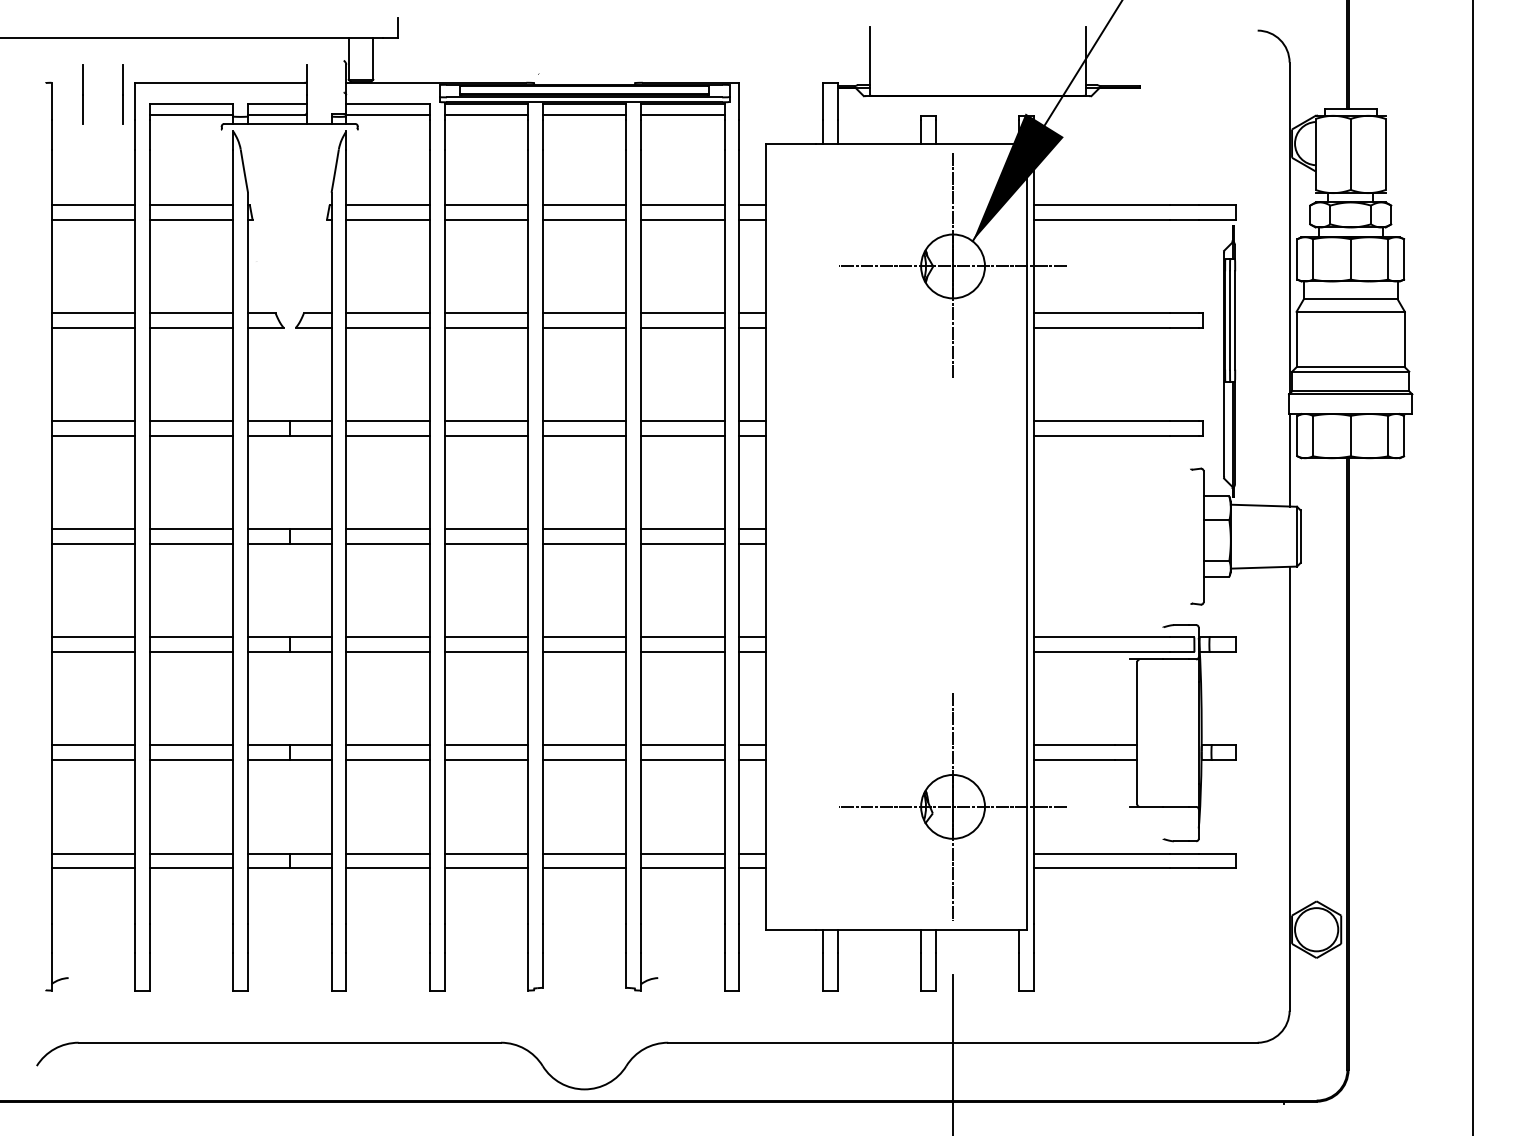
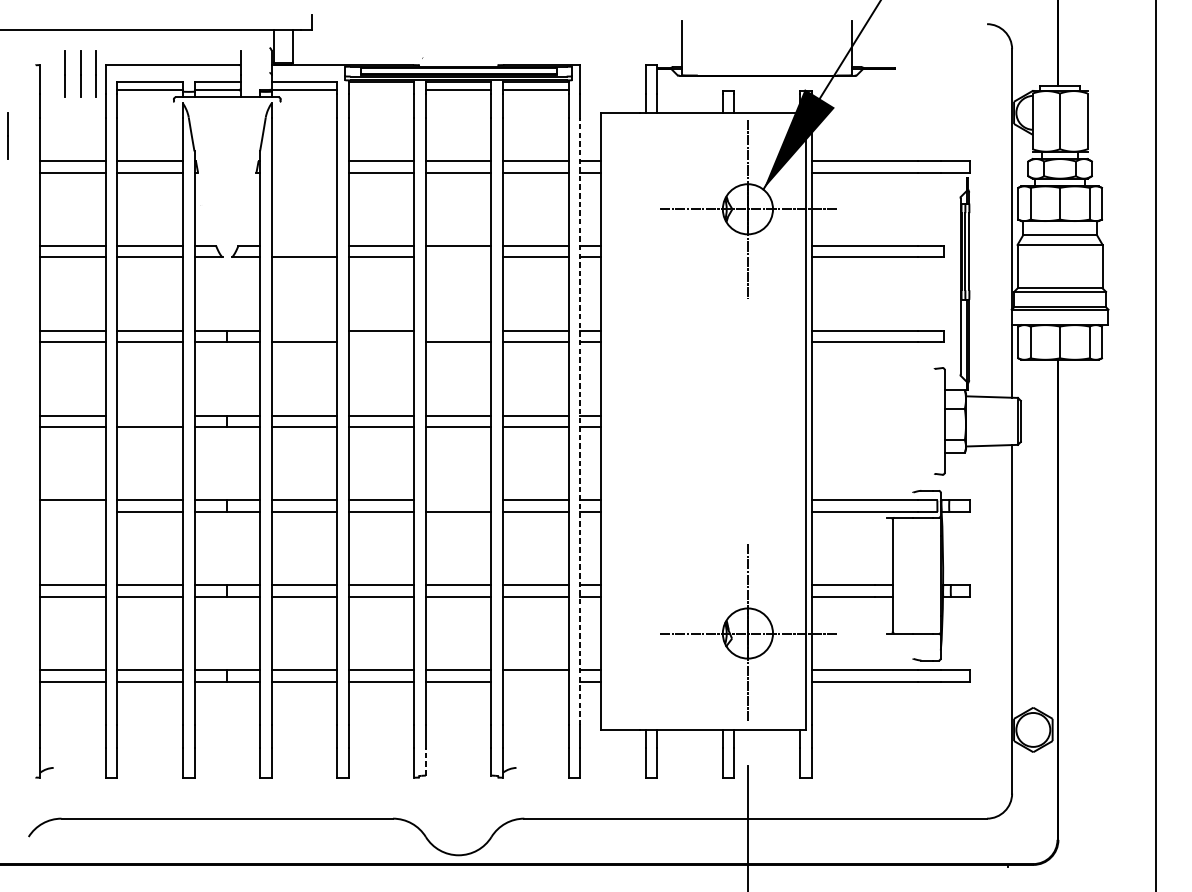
line: (102, 94) -> (80, 74), added
line: (486, 114) -> (381, 90), removed
line: (10, 172) -> (8, 135), added
line: (387, 205) -> (303, 161), removed
line: (387, 219) -> (303, 172), removed
line: (387, 313) -> (303, 246), removed
line: (584, 327) -> (458, 257), removed
line: (387, 421) -> (303, 330), removed
line: (584, 421) -> (458, 330), removed
line: (486, 435) -> (381, 341), removed
line: (191, 529) -> (150, 415), removed
line: (739, 536) -> (580, 421), solid -> dashed
line: (584, 637) -> (458, 500), removed
line: (93, 652) -> (73, 512), removed
line: (682, 868) -> (535, 681), removed
line: (542, 970) -> (425, 761), solid -> dashed

